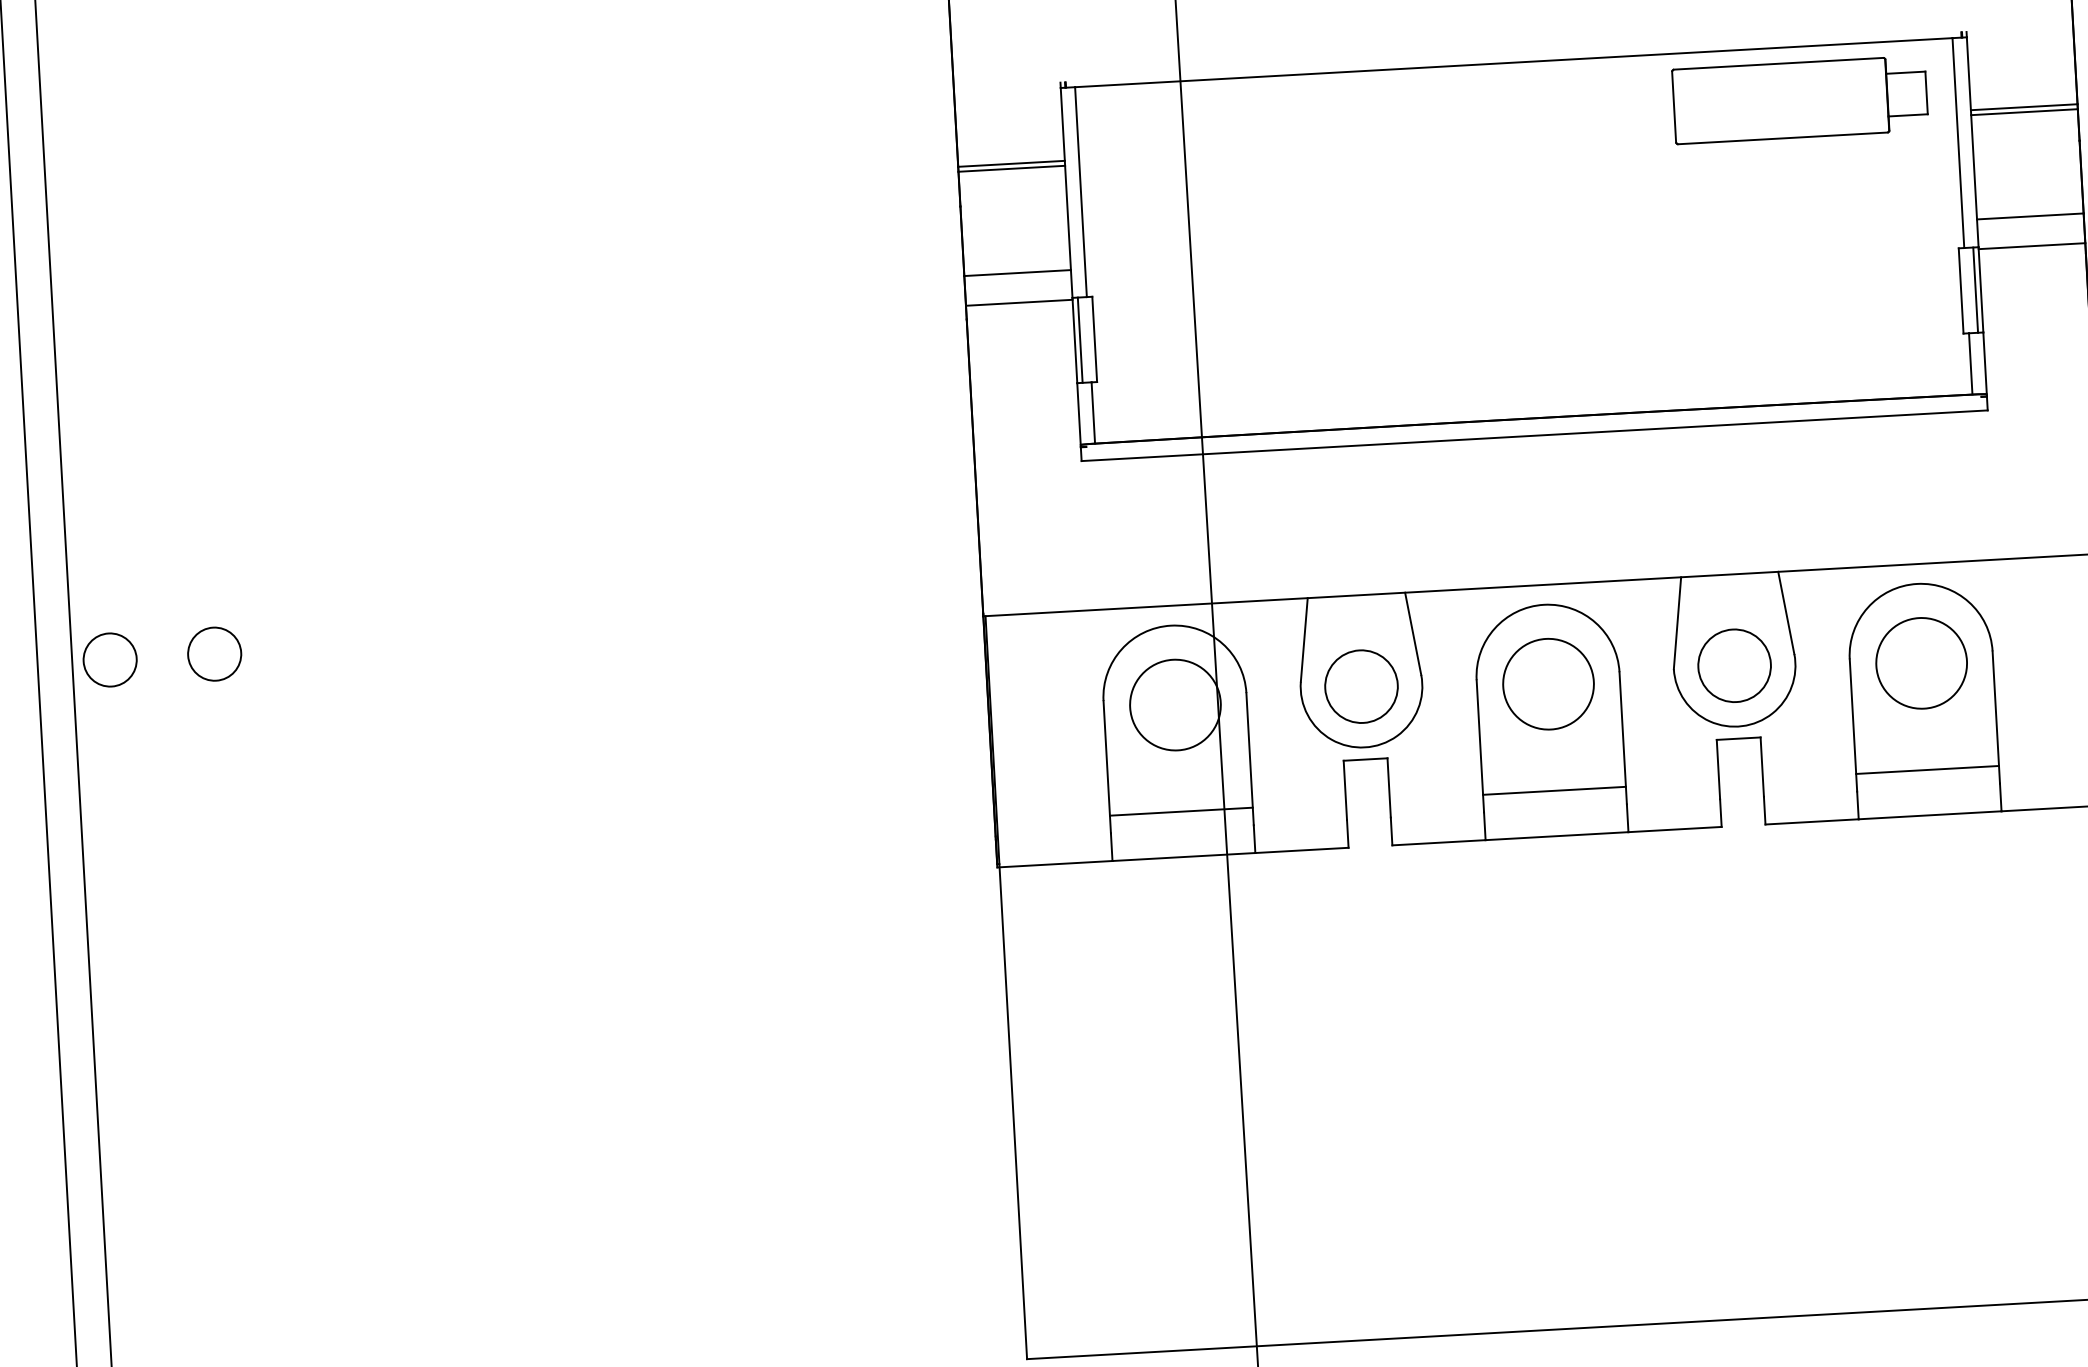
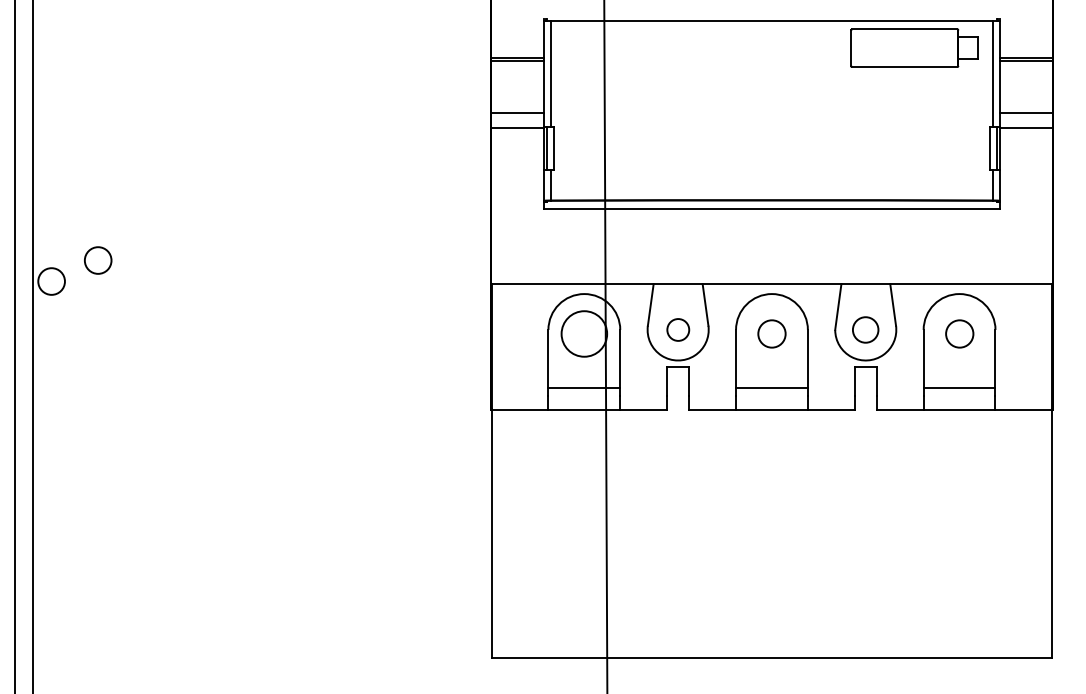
circle: (215, 654) -> (98, 260), moved
circle: (1921, 662) -> (959, 333), size x0.6
circle: (1734, 664) -> (865, 329), size x0.7
circle: (1547, 683) -> (771, 333), size x0.6
circle: (1362, 685) -> (678, 329), size x0.6

